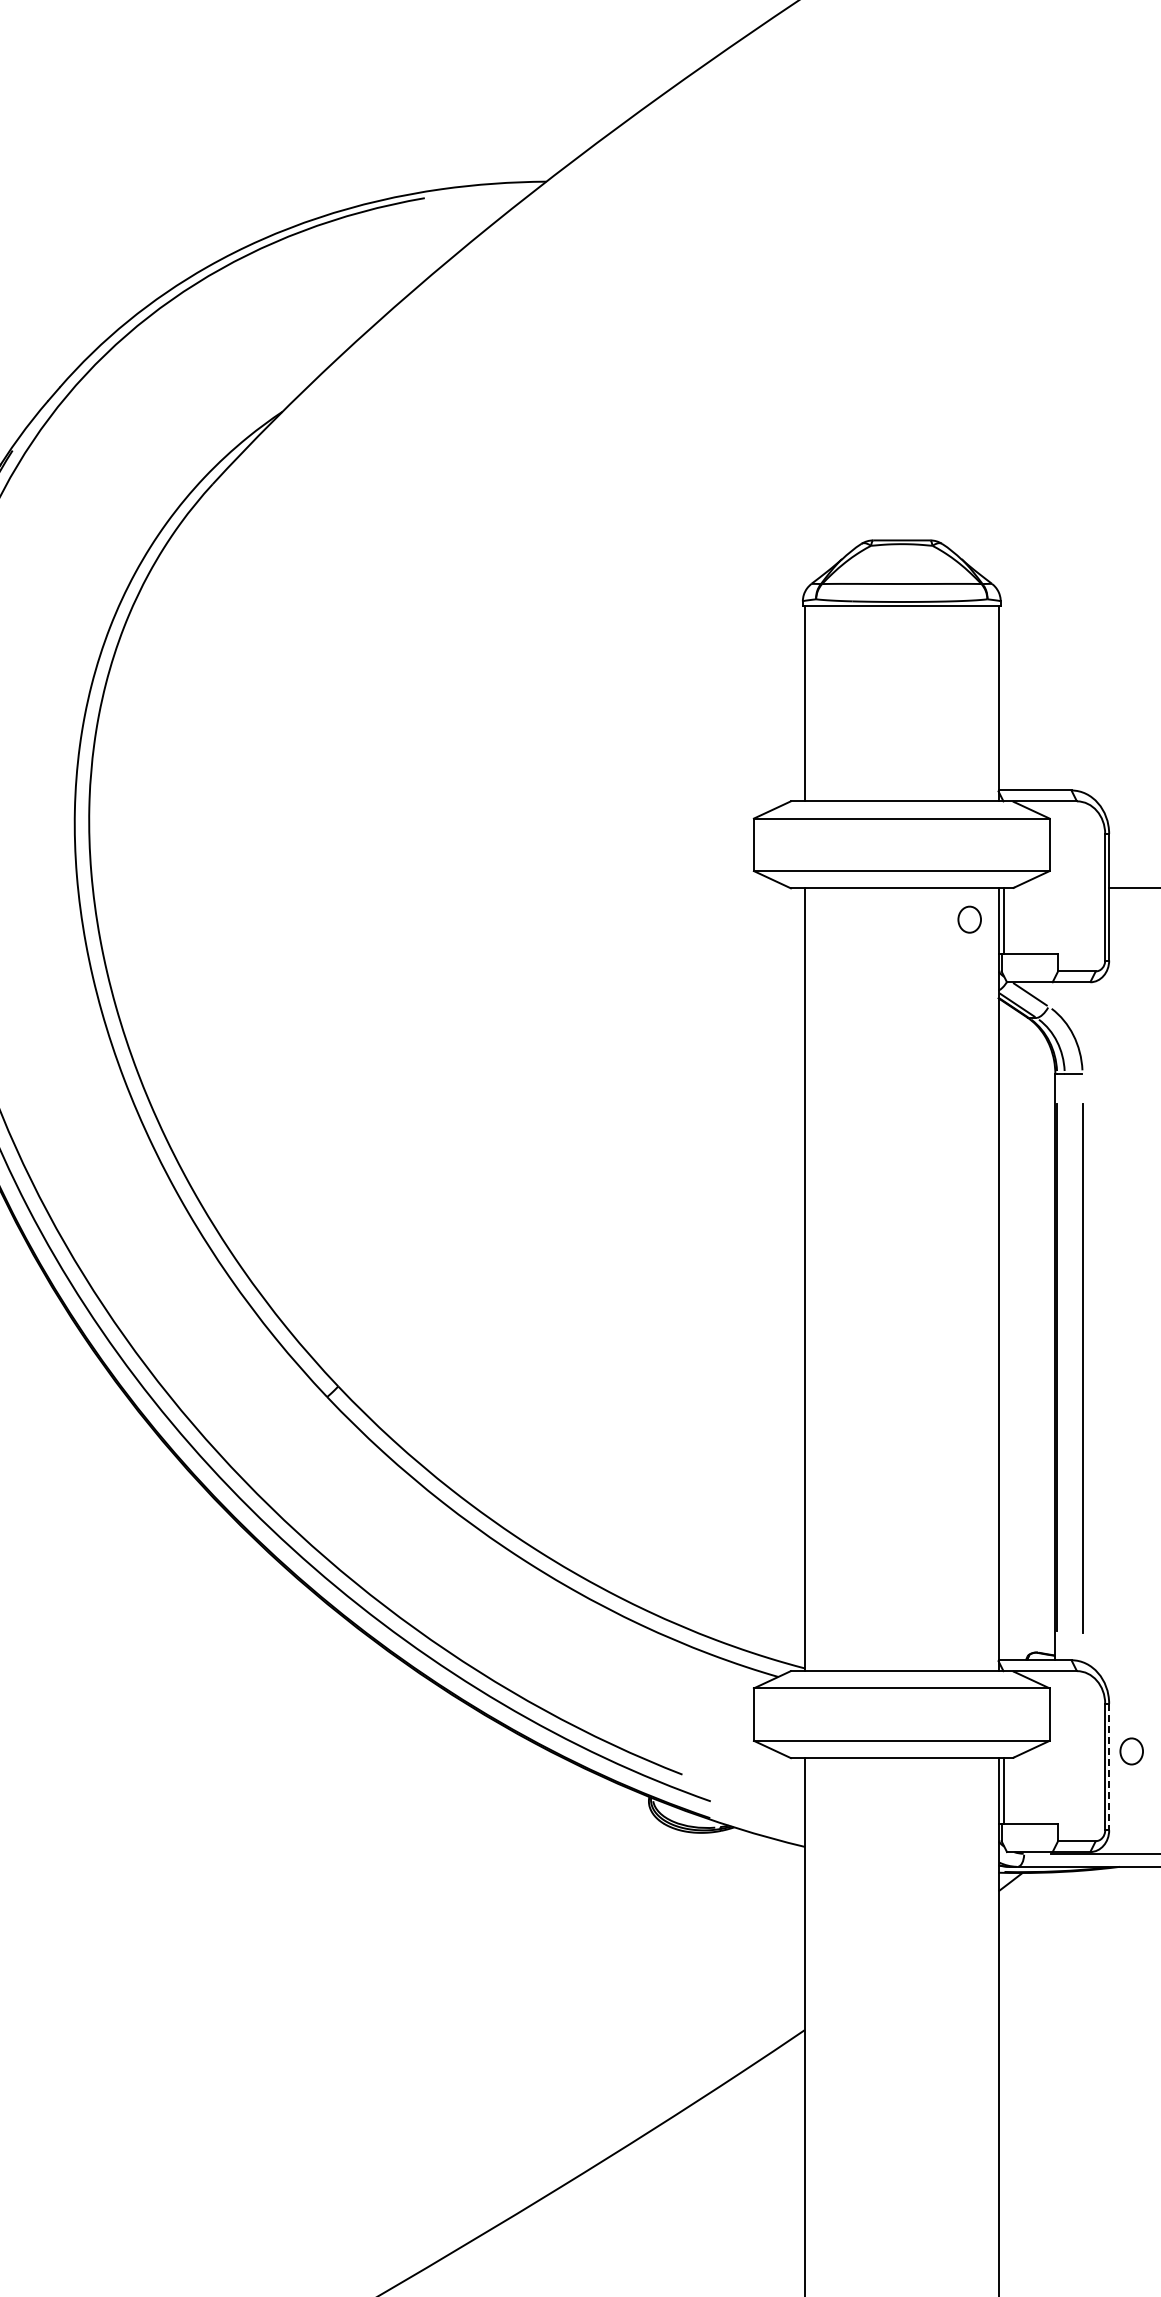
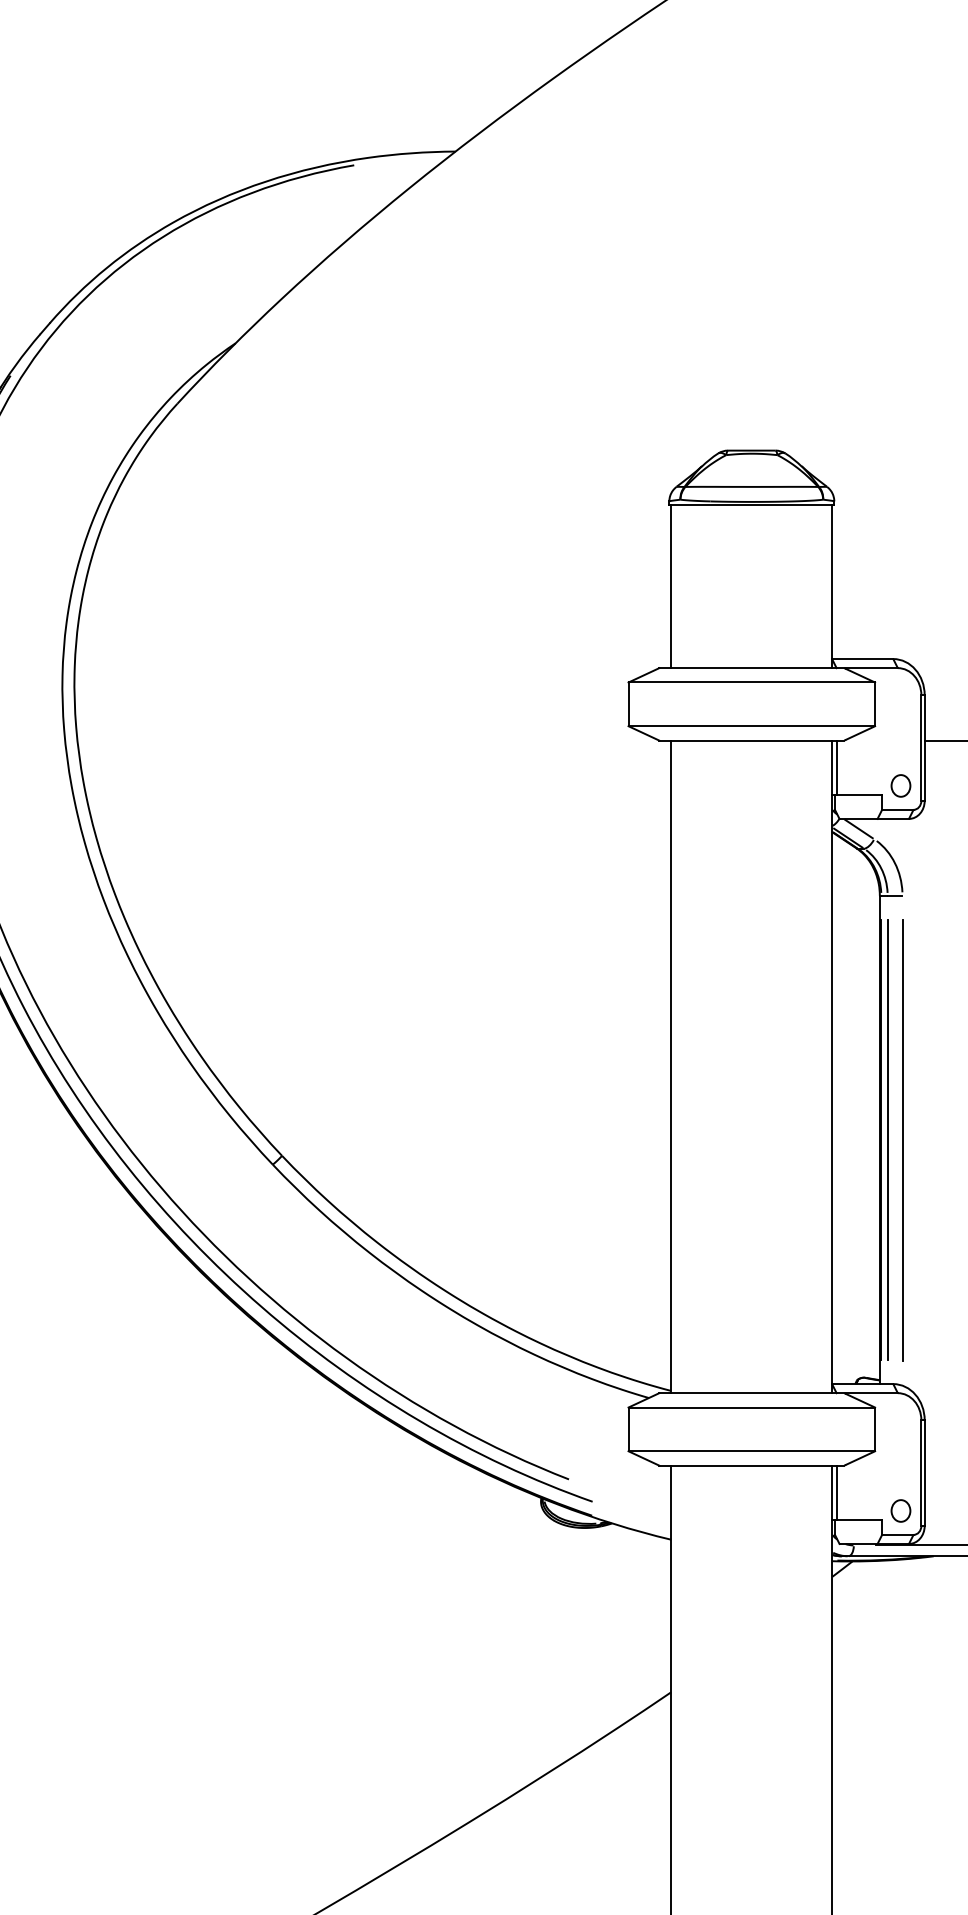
part: (969, 919) -> (900, 785), moved
line: (1064, 1366) -> (887, 1139), added
part: (1131, 1751) -> (900, 1511), moved
line: (1109, 1767) -> (924, 1473), dashed -> solid

